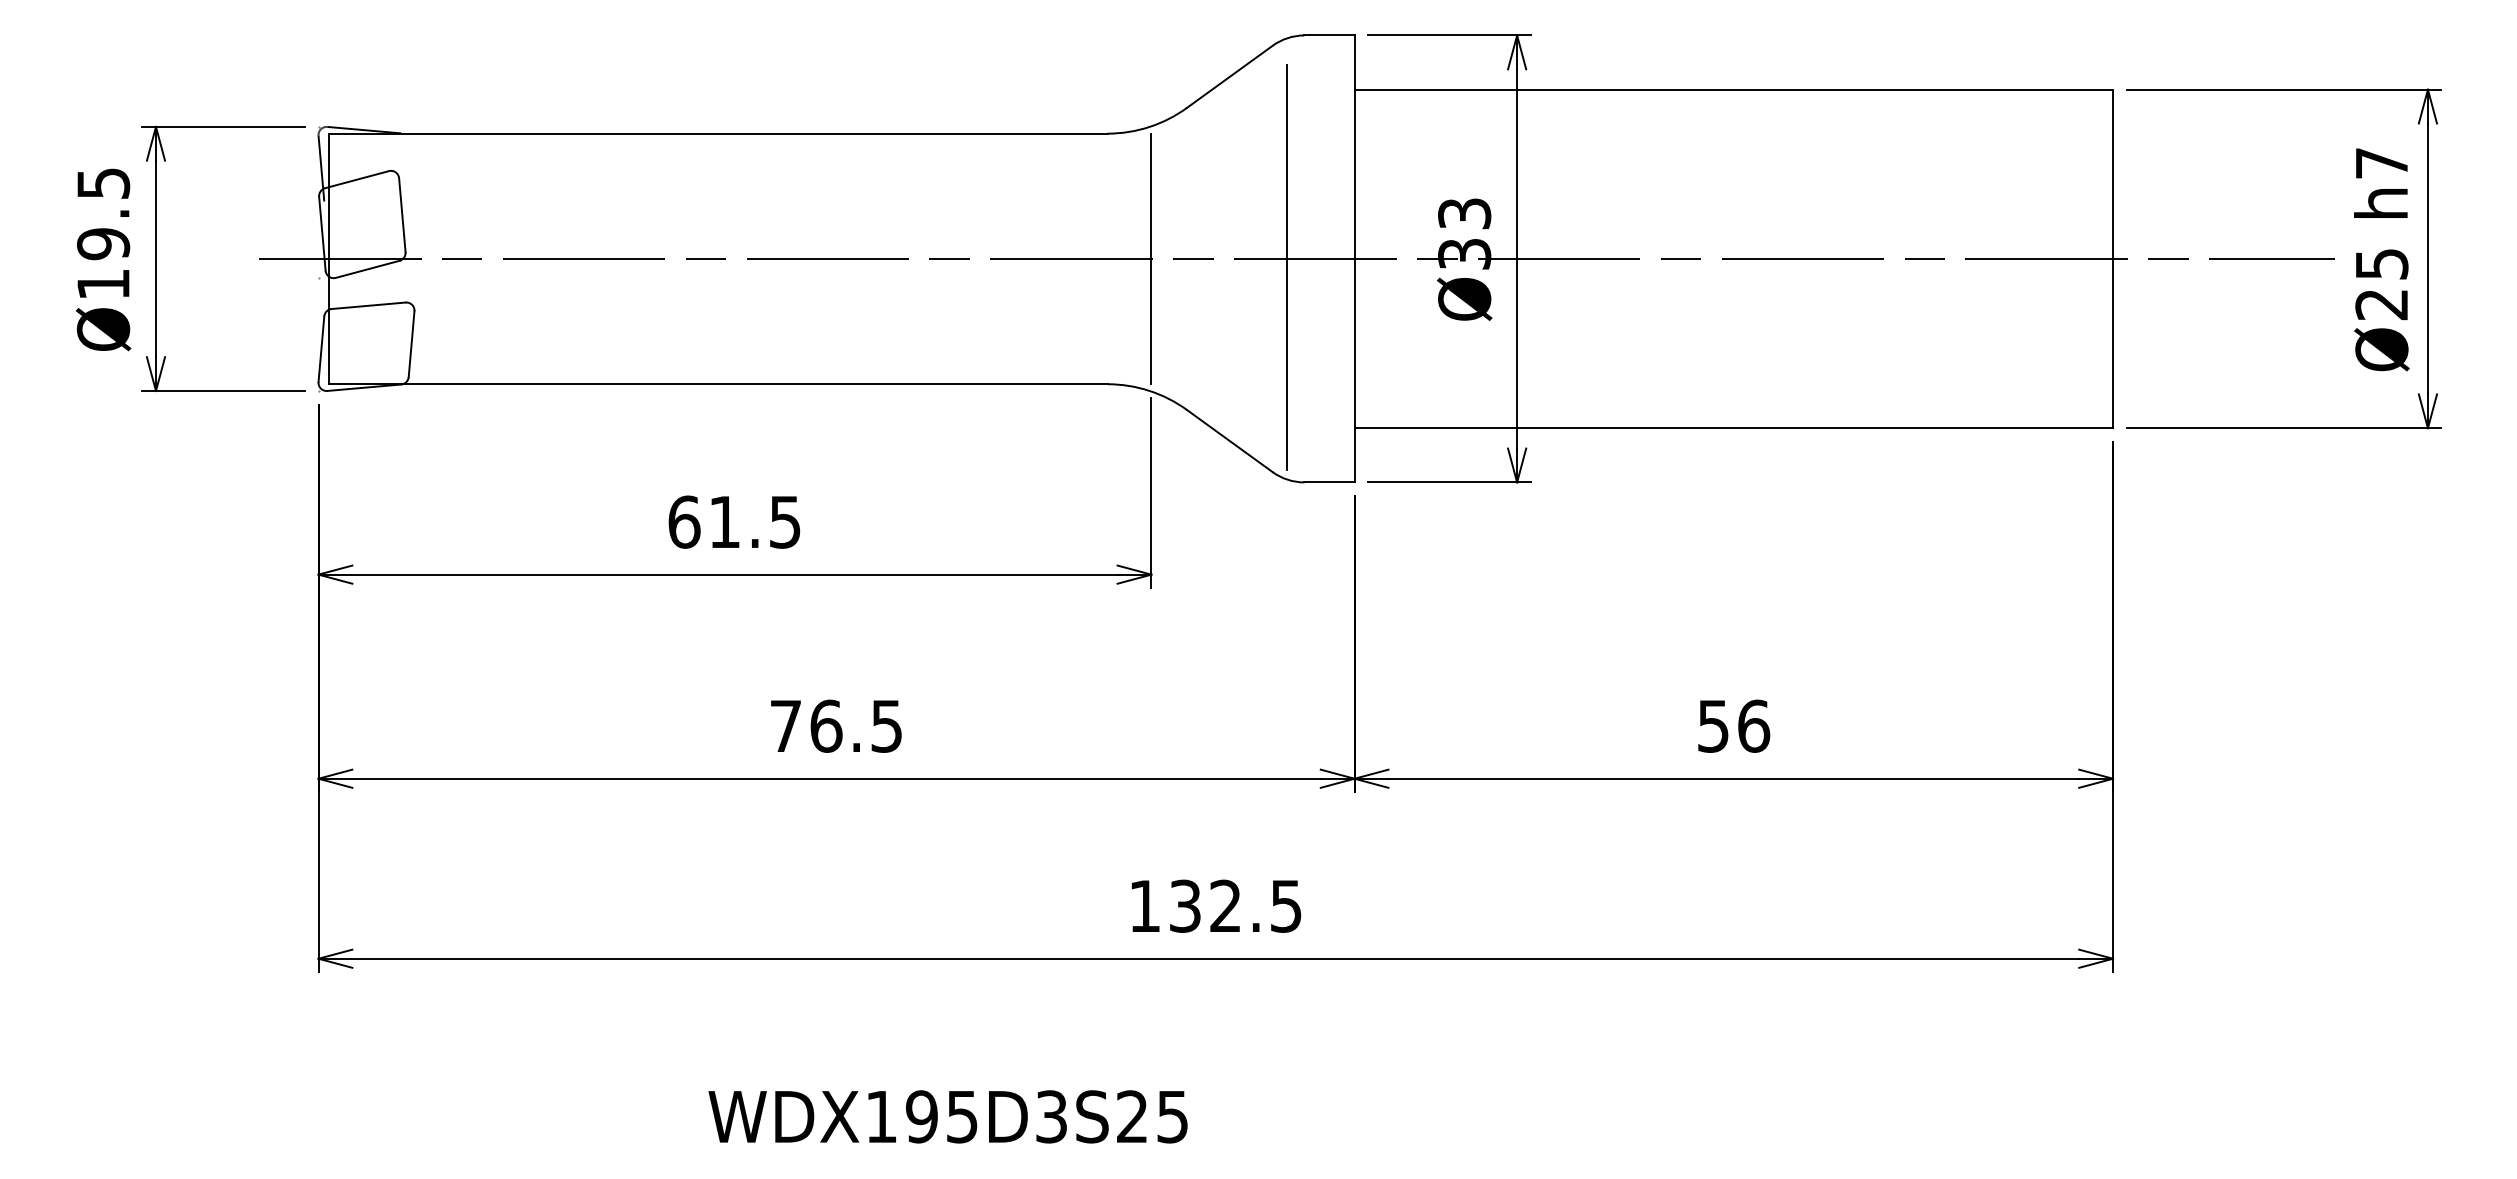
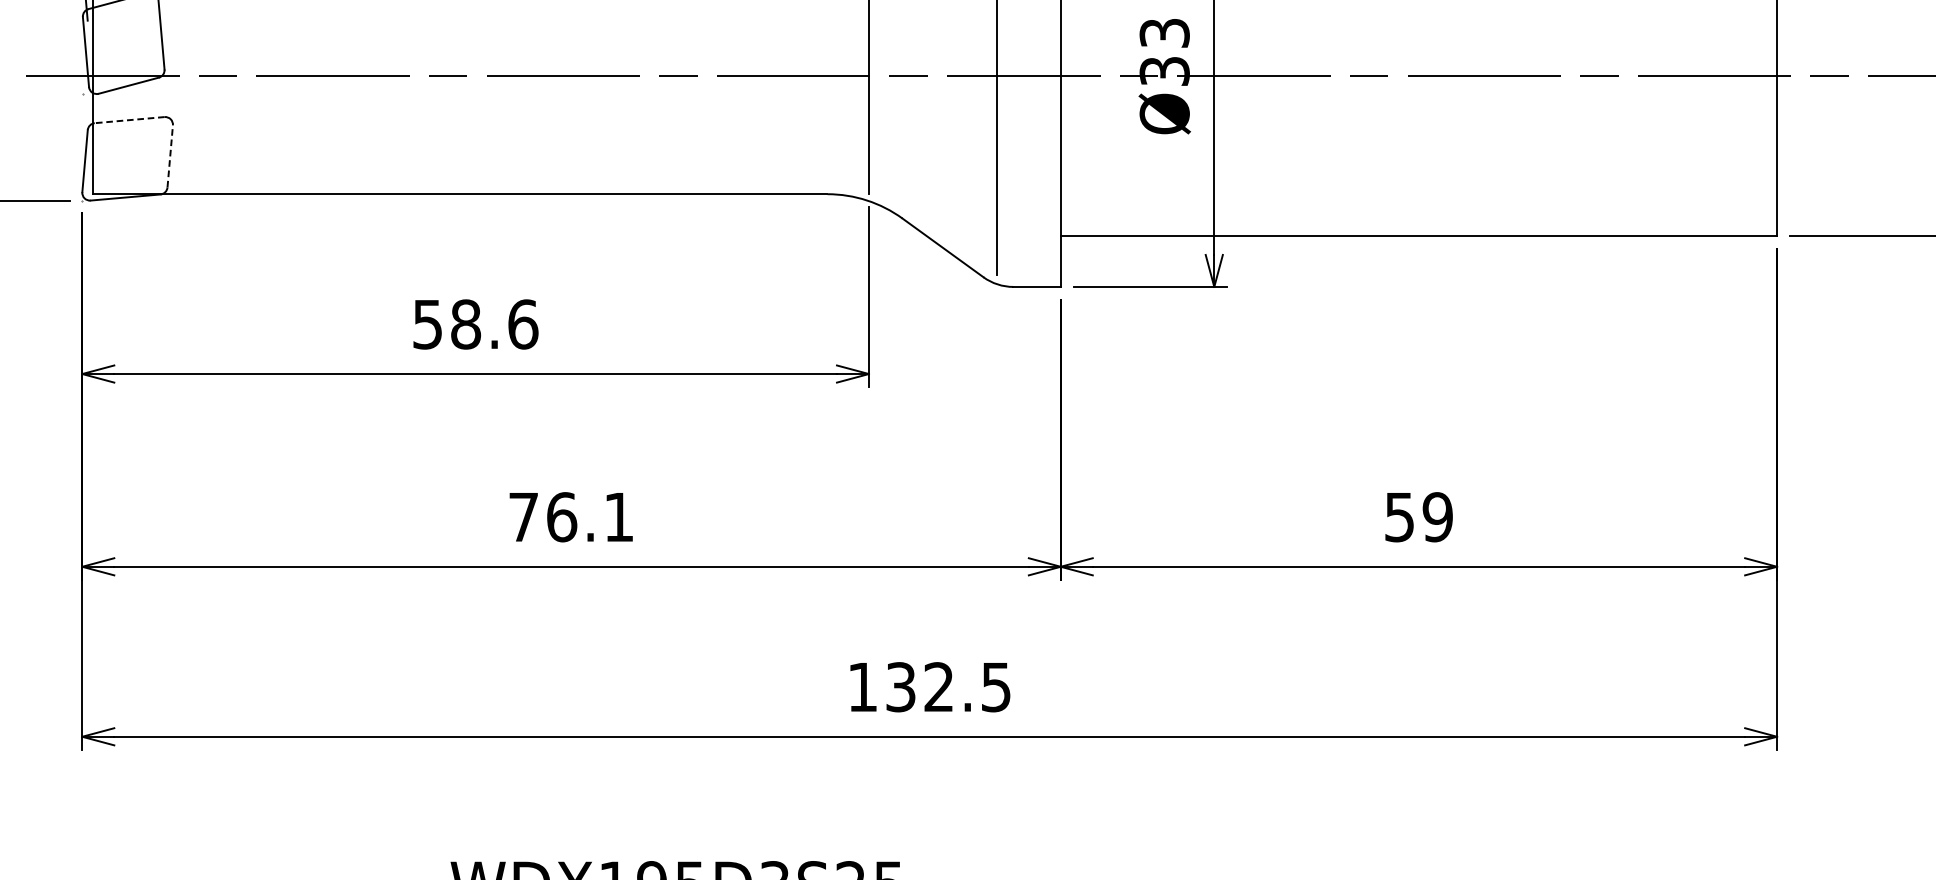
line: (368, 305) -> (129, 119), solid -> dashed
line: (411, 343) -> (170, 155), solid -> dashed
text: (734, 521) -> (475, 323), 61.5 -> 58.6
text: (1753, 725) -> (1437, 516), 56 -> 59
text: (886, 726) -> (618, 517), 76.5 -> 76.1

